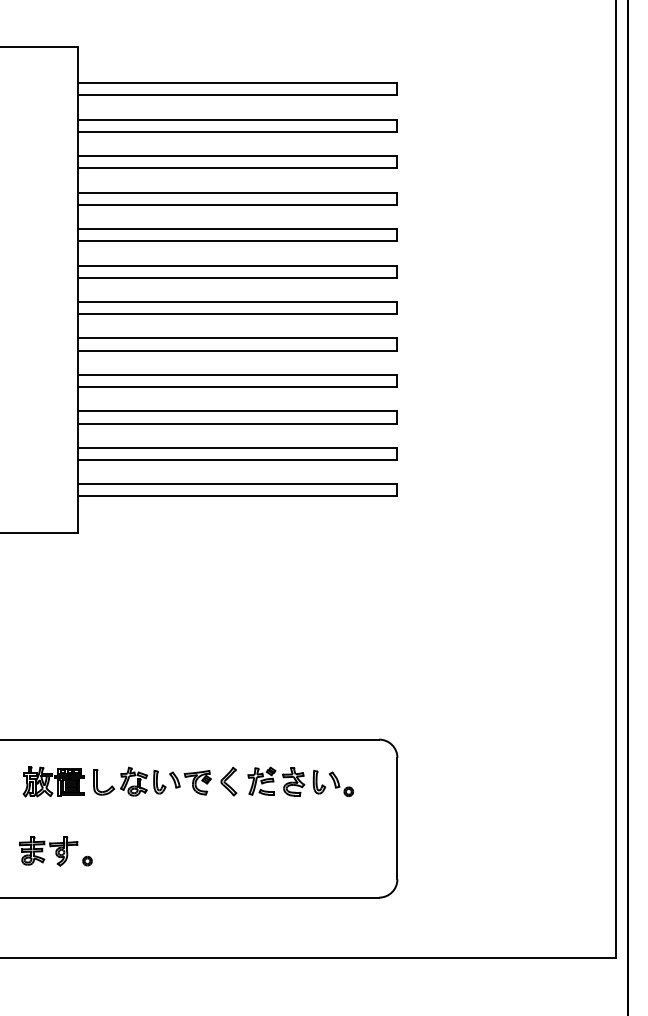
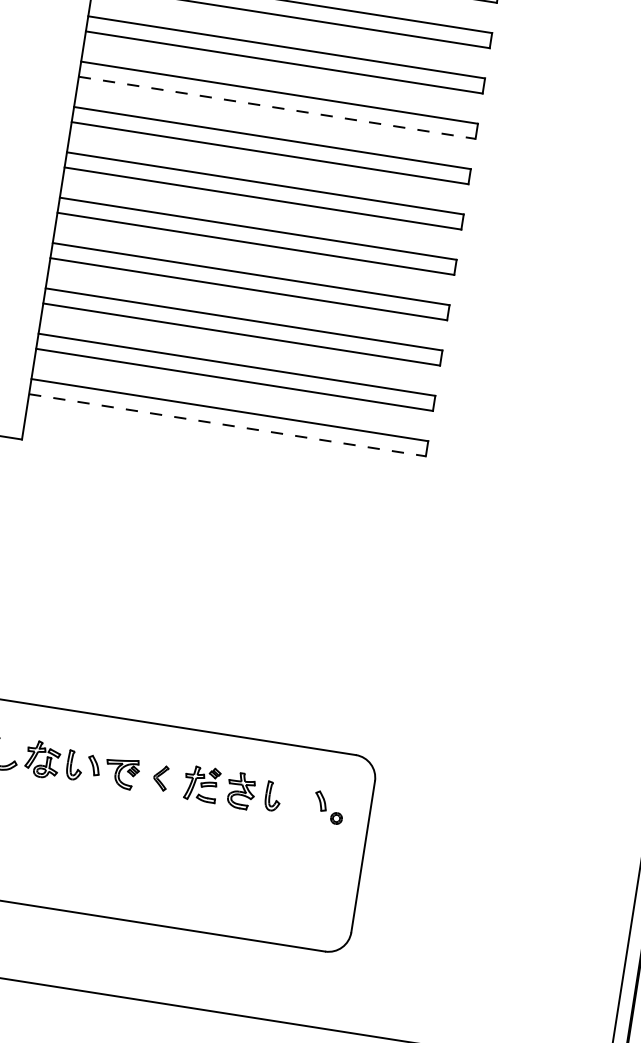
line: (237, 241) -> (276, 108), solid -> dashed
line: (237, 496) -> (227, 425), solid -> dashed
part: (228, 781) -> (160, 777), size x0.7
part: (340, 783) -> (327, 806), moved

